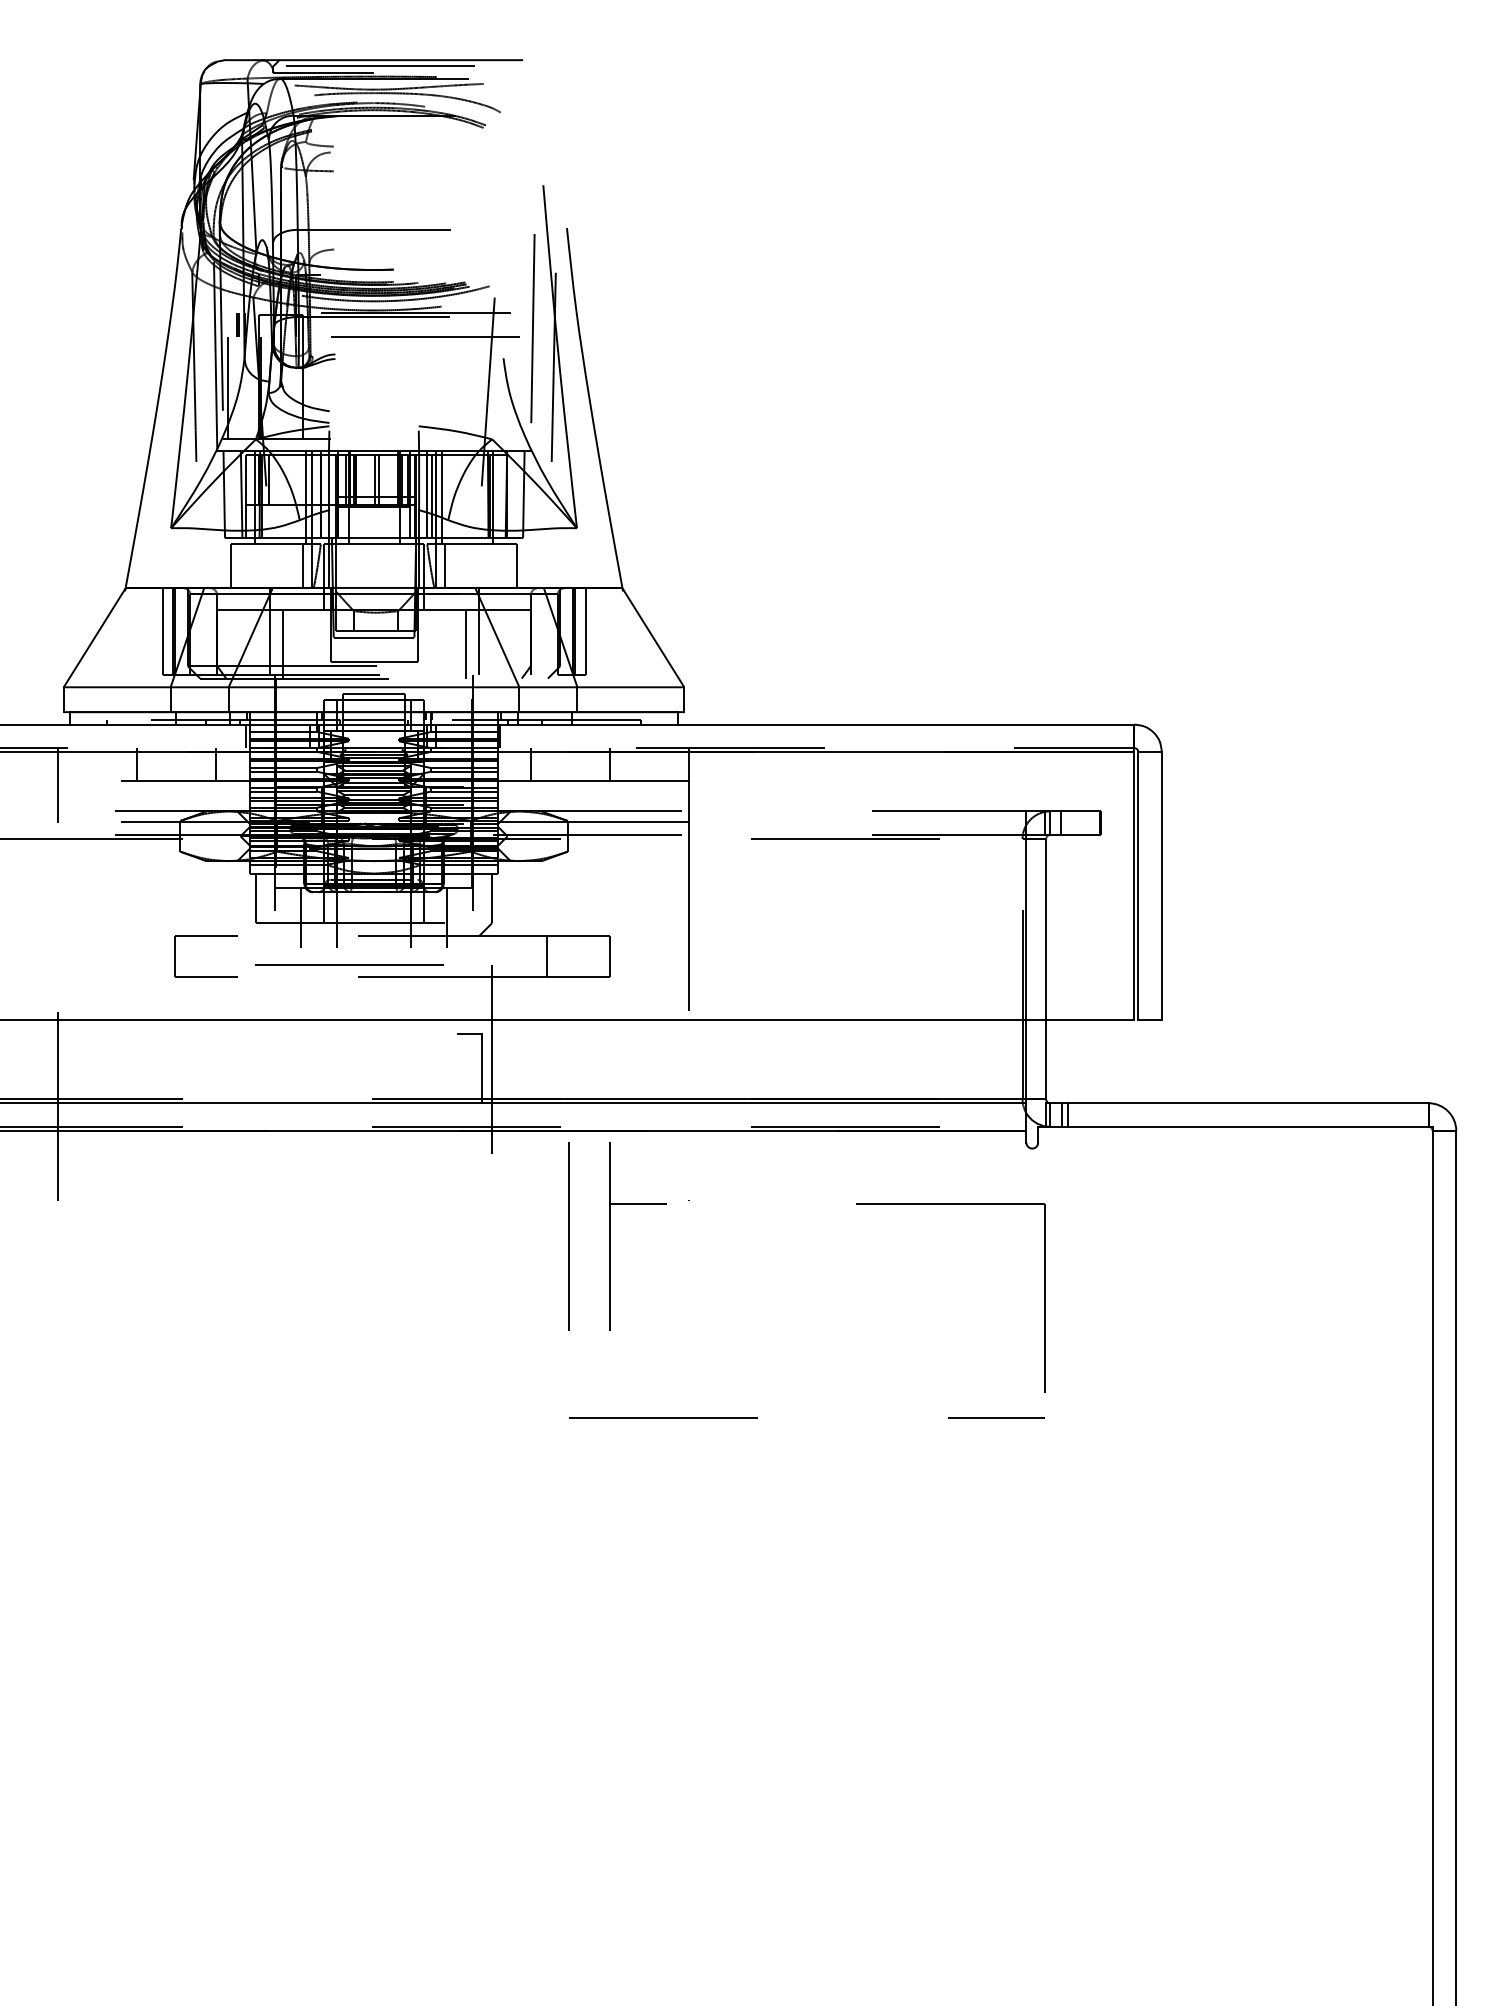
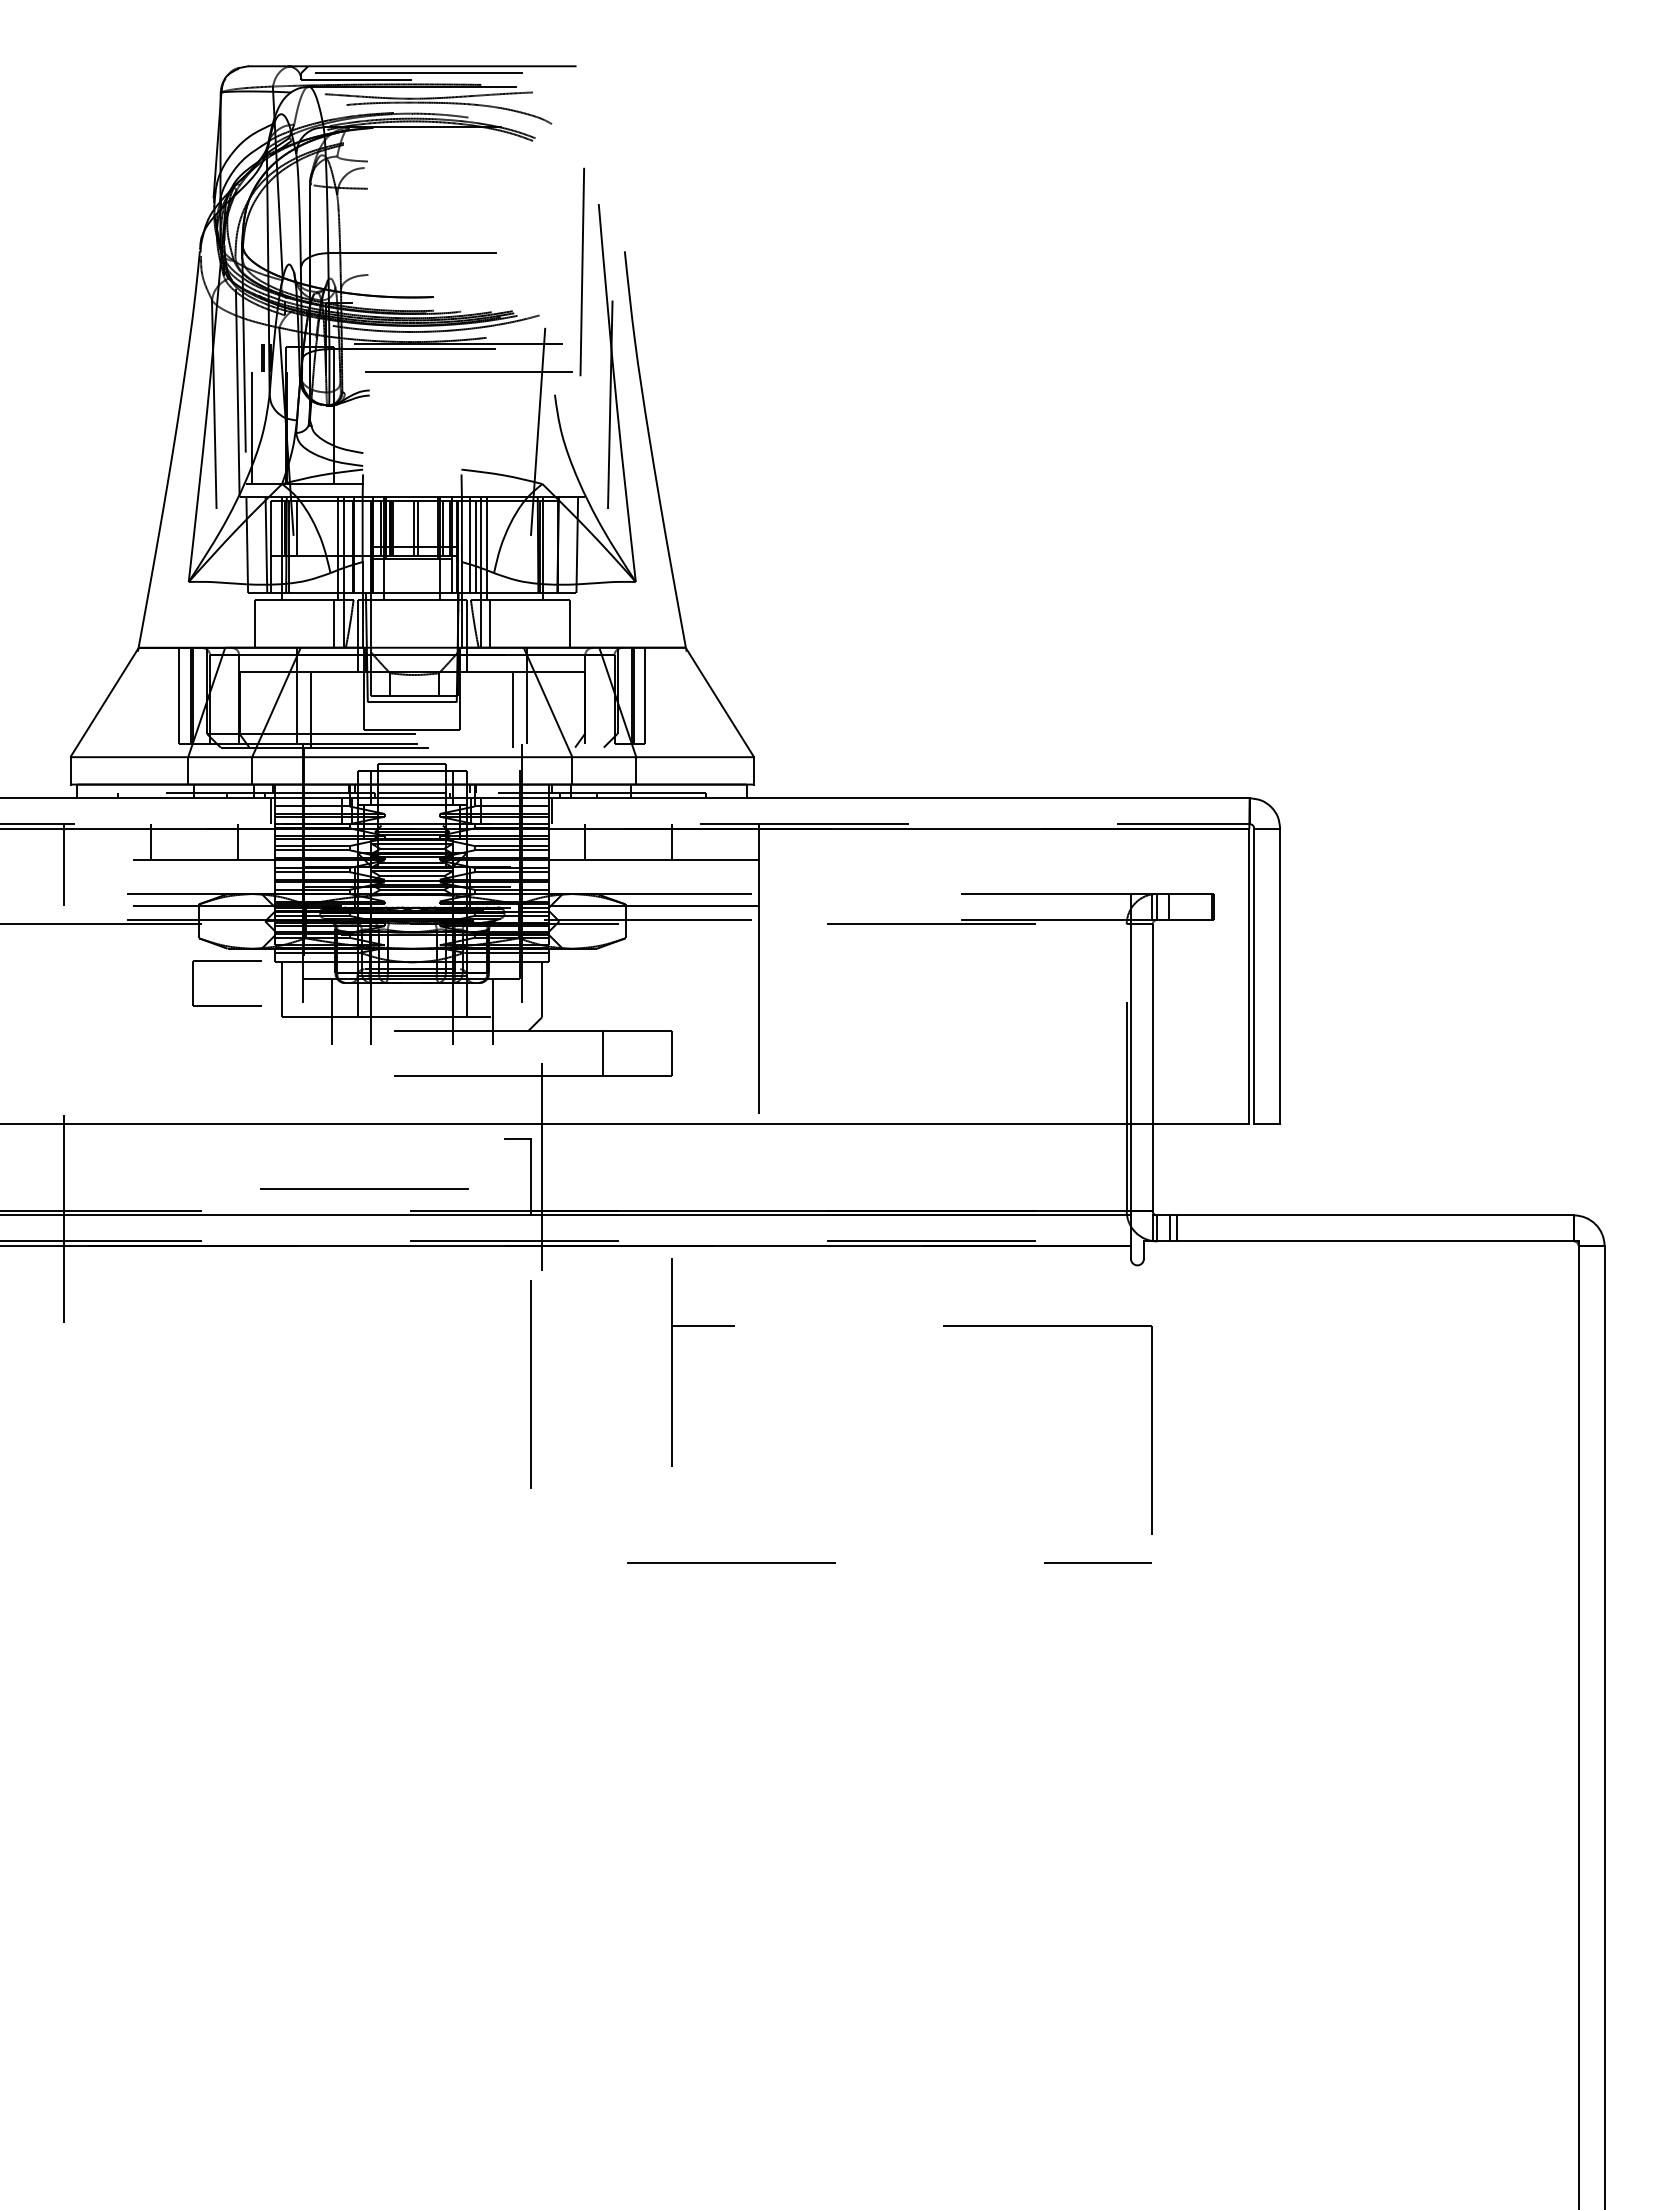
line: (532, 328) -> (581, 271), moved
part: (205, 936) -> (226, 961), moved
line: (349, 964) -> (364, 1188), moved
line: (568, 1236) -> (530, 1384), moved

